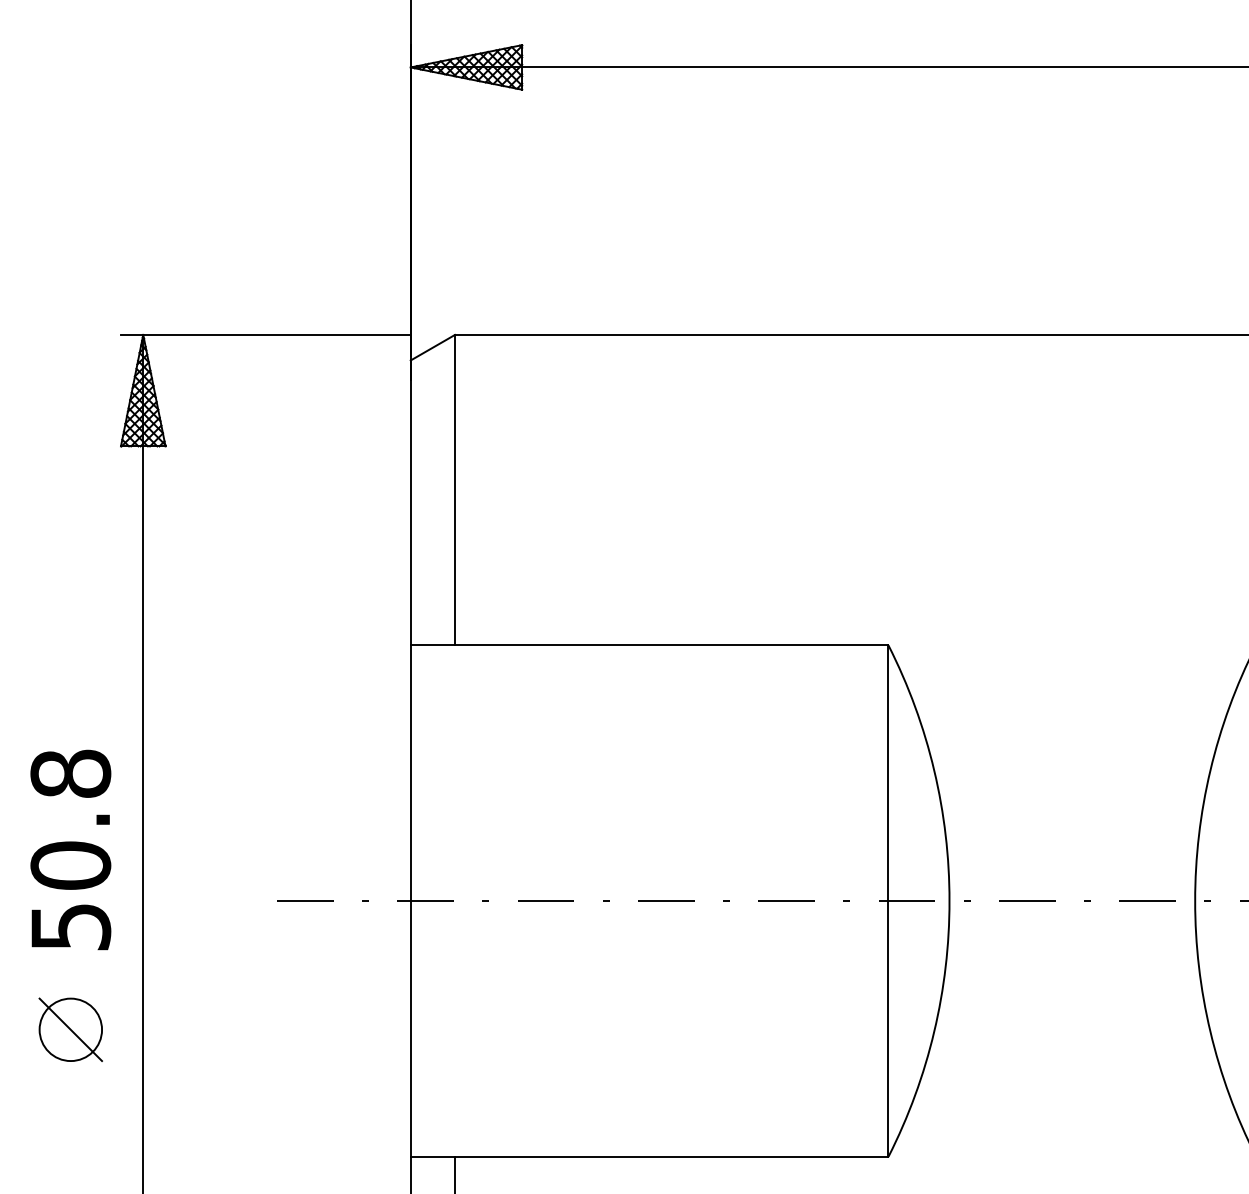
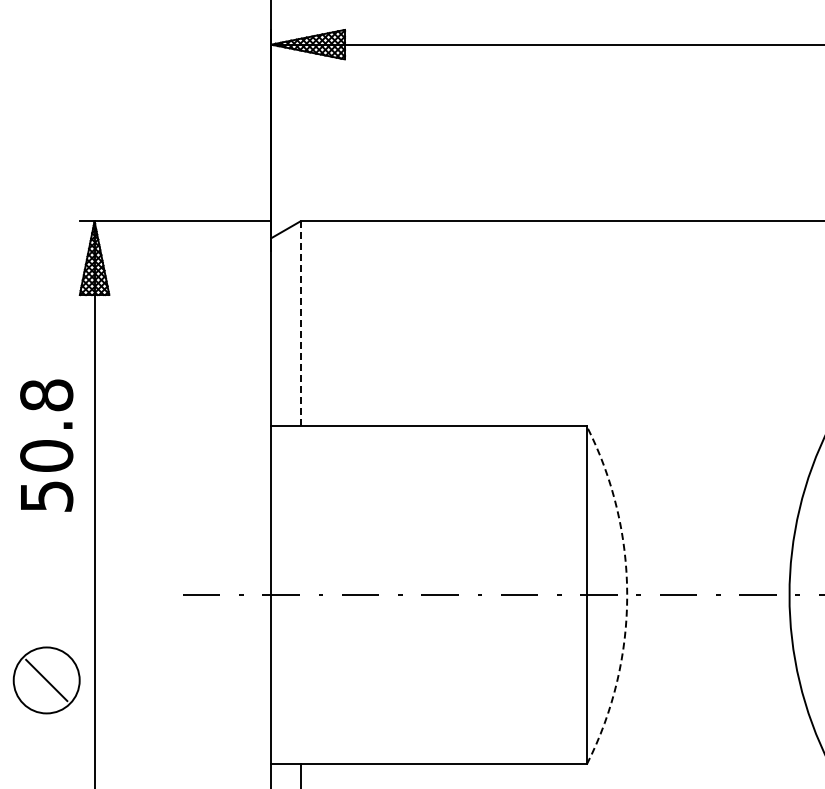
line: (454, 489) -> (300, 323), solid -> dashed
text: (70, 849) -> (46, 445), moved
arc: (949, 901) -> (627, 595), solid -> dashed
circle: (70, 1029) -> (46, 680), size x1.6

